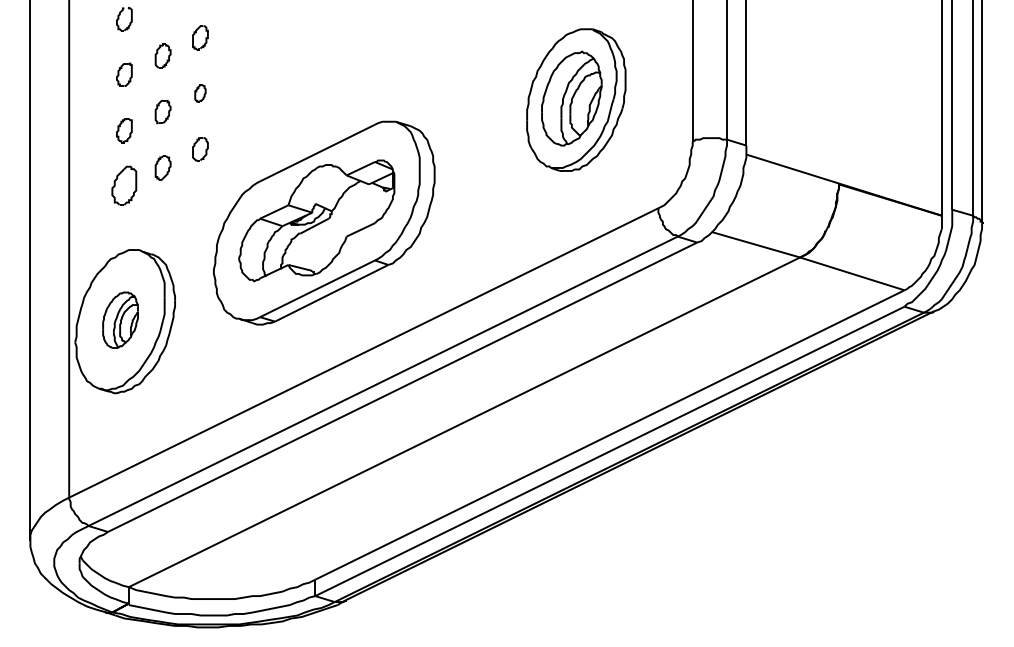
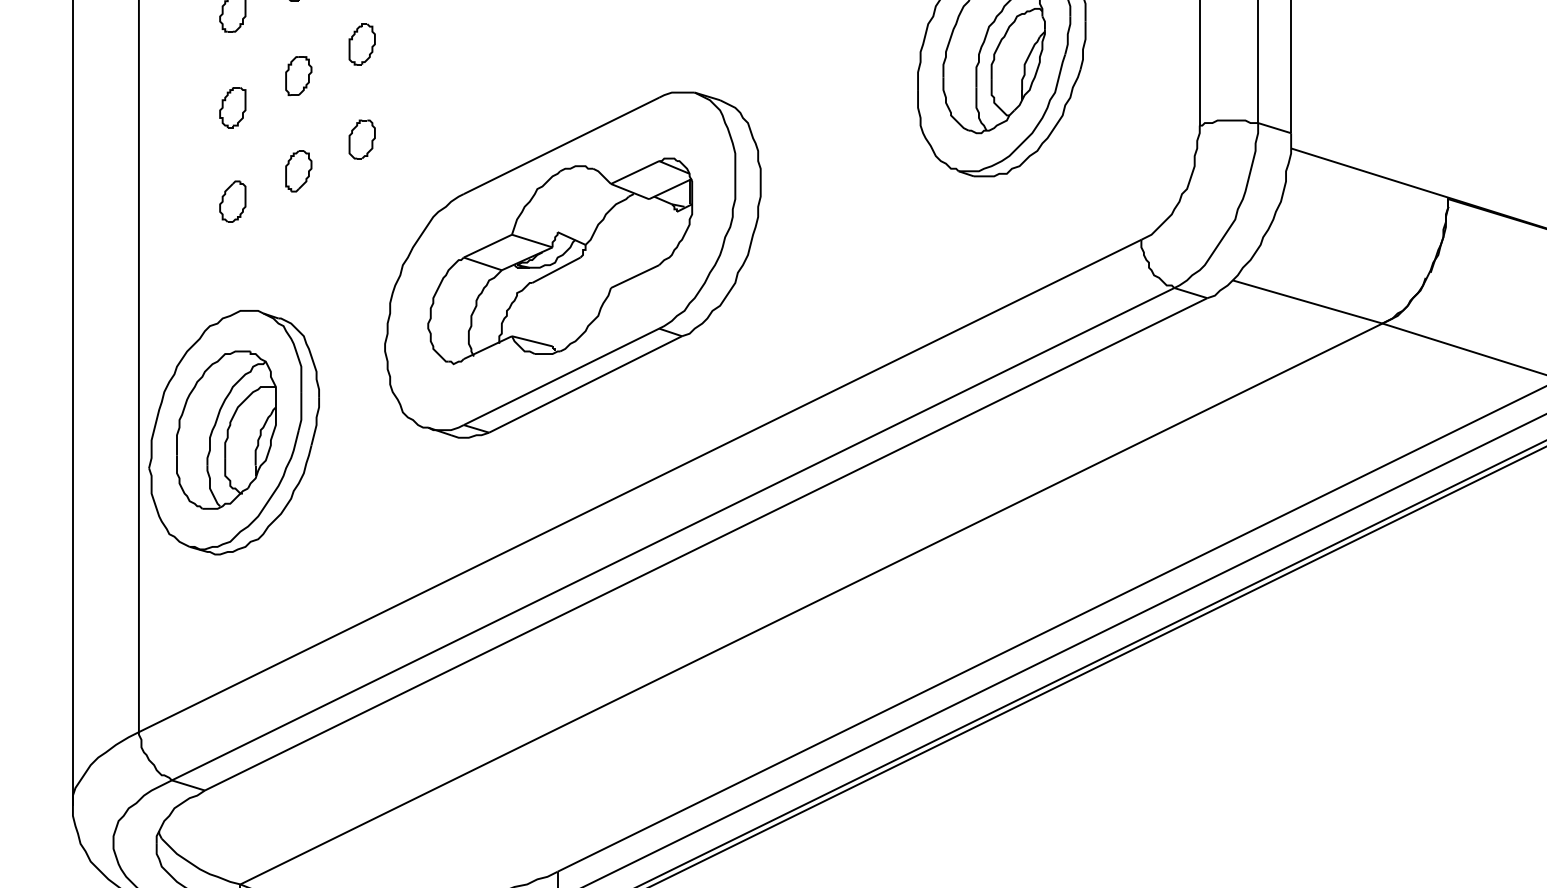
part: (200, 93) -> (362, 44), size x1.43
part: (124, 185) -> (233, 201), size x0.62
part: (120, 320) -> (226, 430), size x1.67

